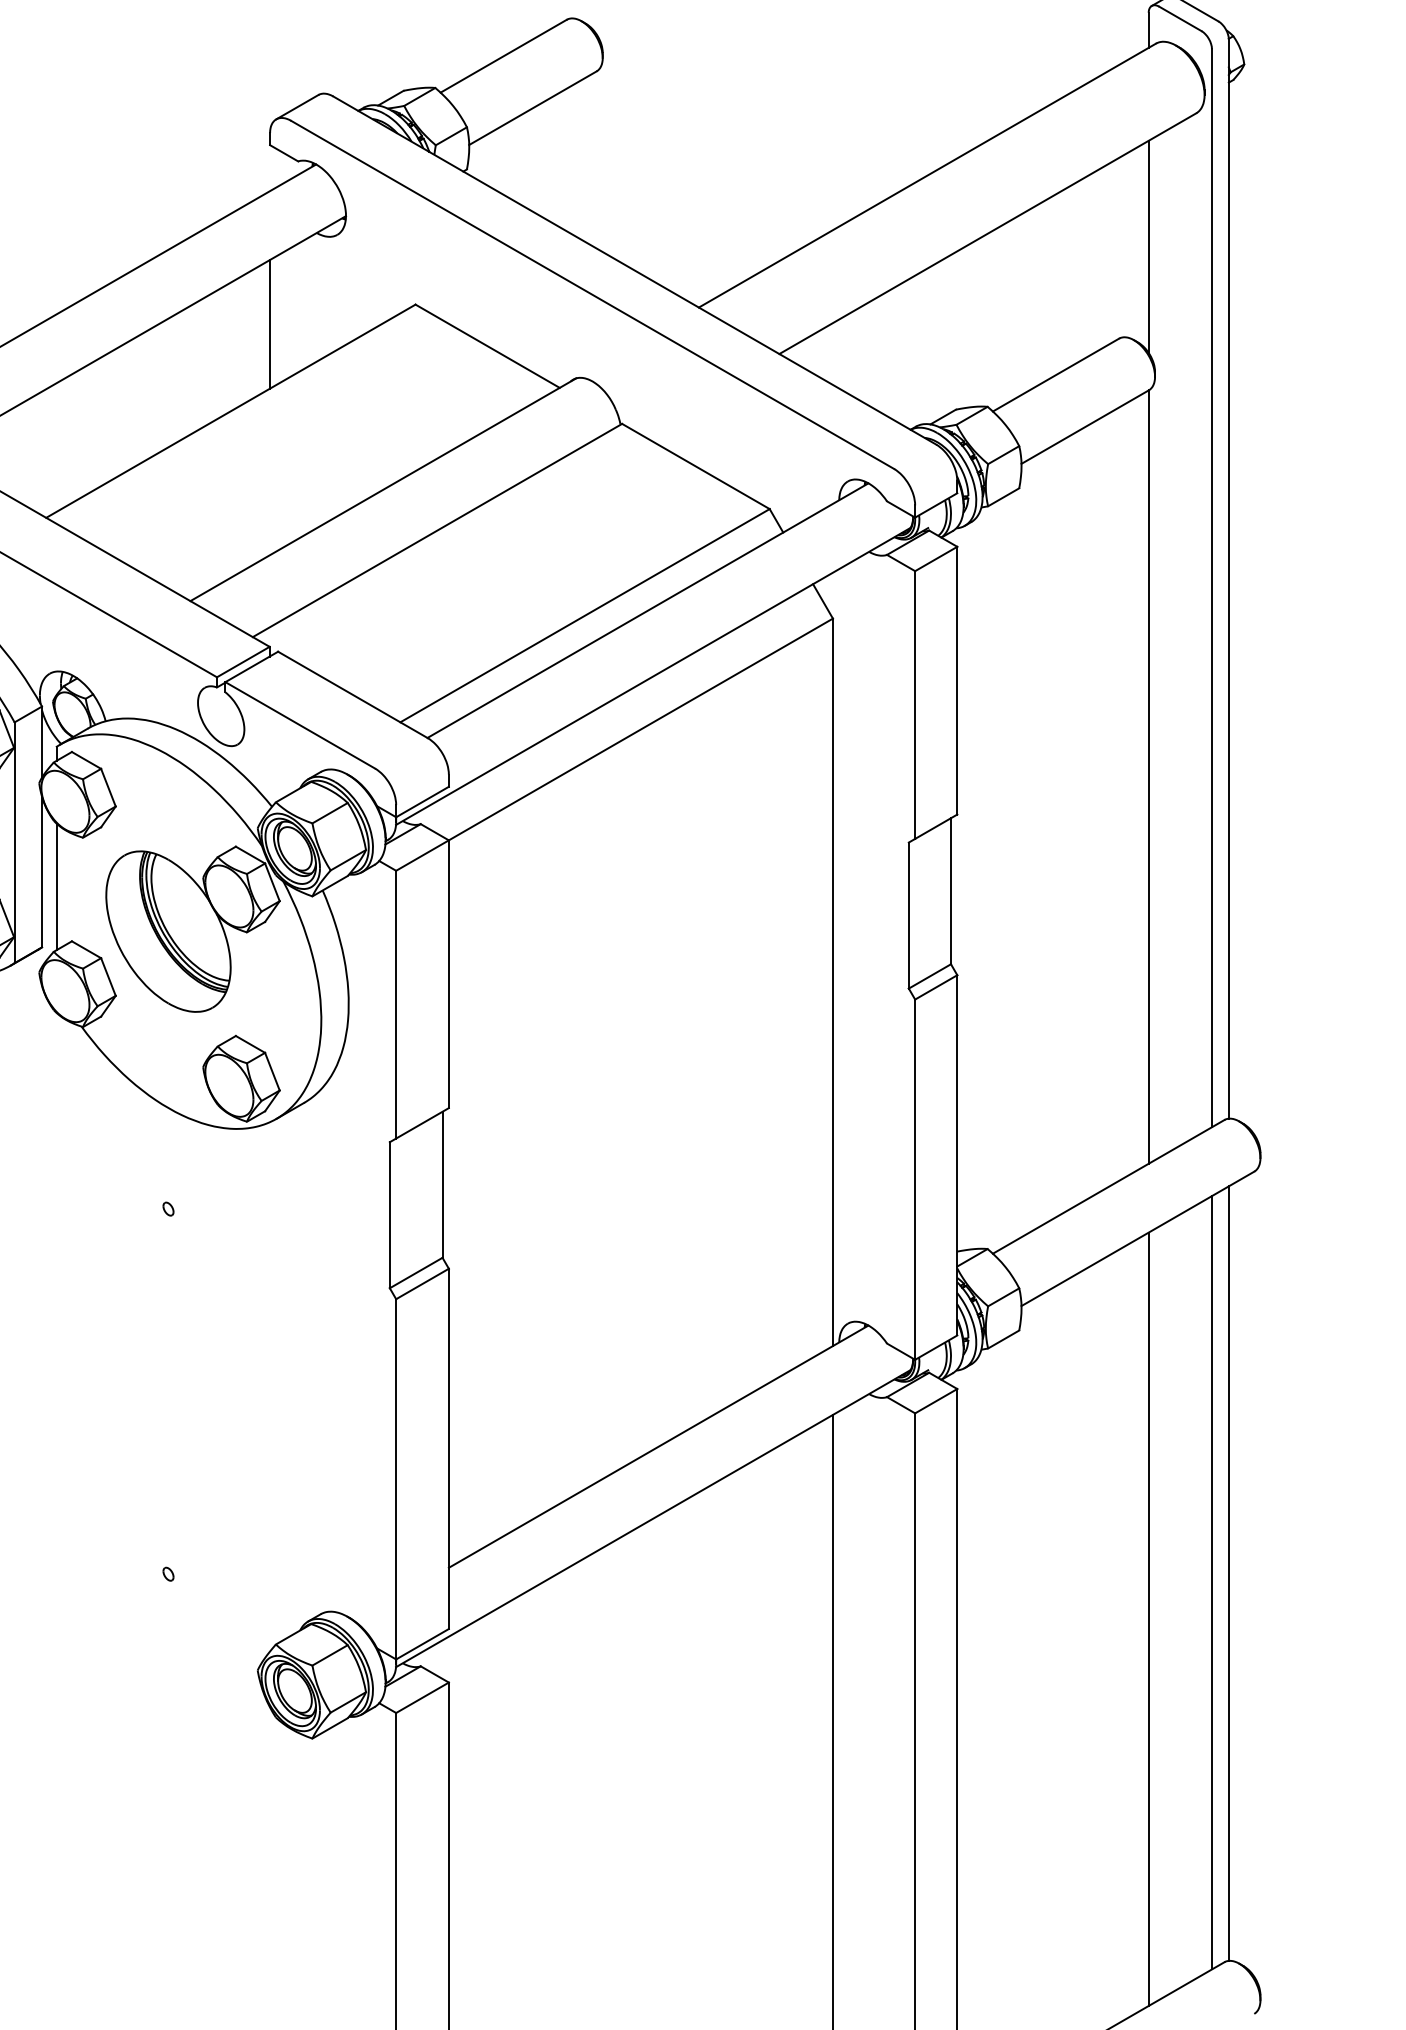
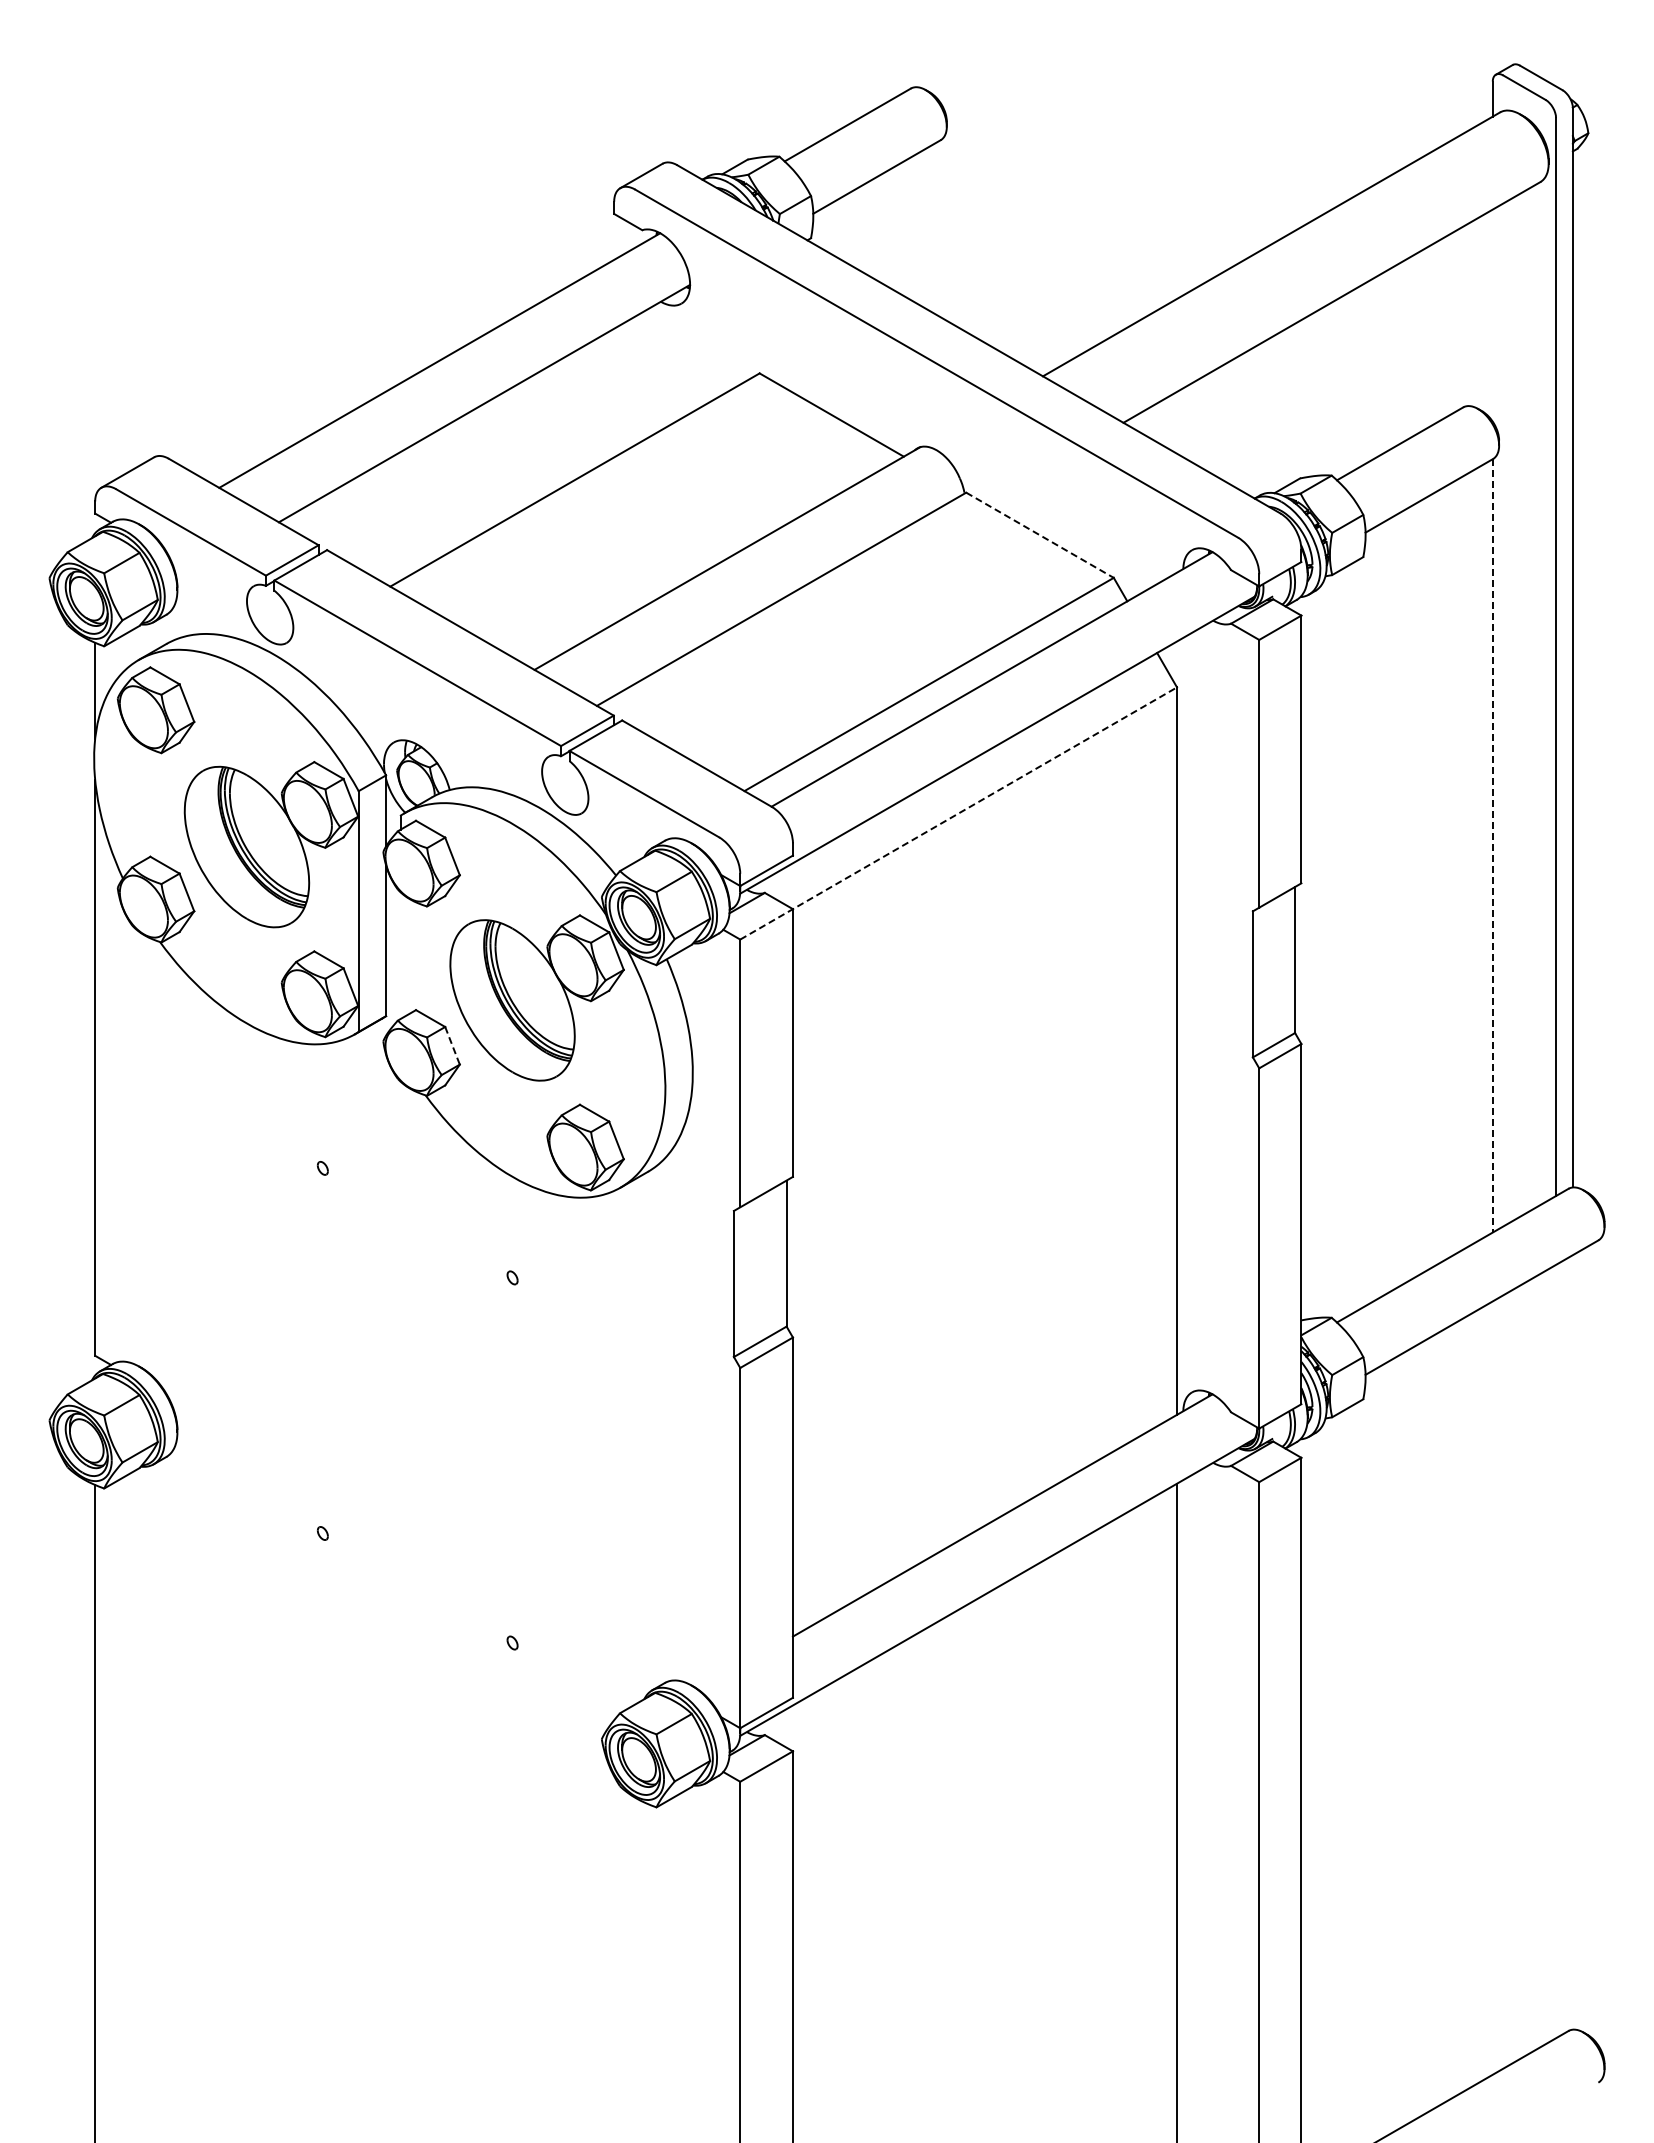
line: (1148, 246) -> (1492, 315), removed
line: (270, 323) -> (614, 392), removed
line: (696, 466) -> (1040, 535), solid -> dashed
line: (615, 744) -> (959, 813), solid -> dashed
line: (1148, 776) -> (1492, 845), solid -> dashed
line: (56, 886) -> (400, 955), removed
line: (108, 977) -> (452, 1046), solid -> dashed
line: (1228, 1573) -> (1572, 1642), removed
line: (1212, 1582) -> (1556, 1651), removed
line: (1148, 1618) -> (1492, 1687), removed

